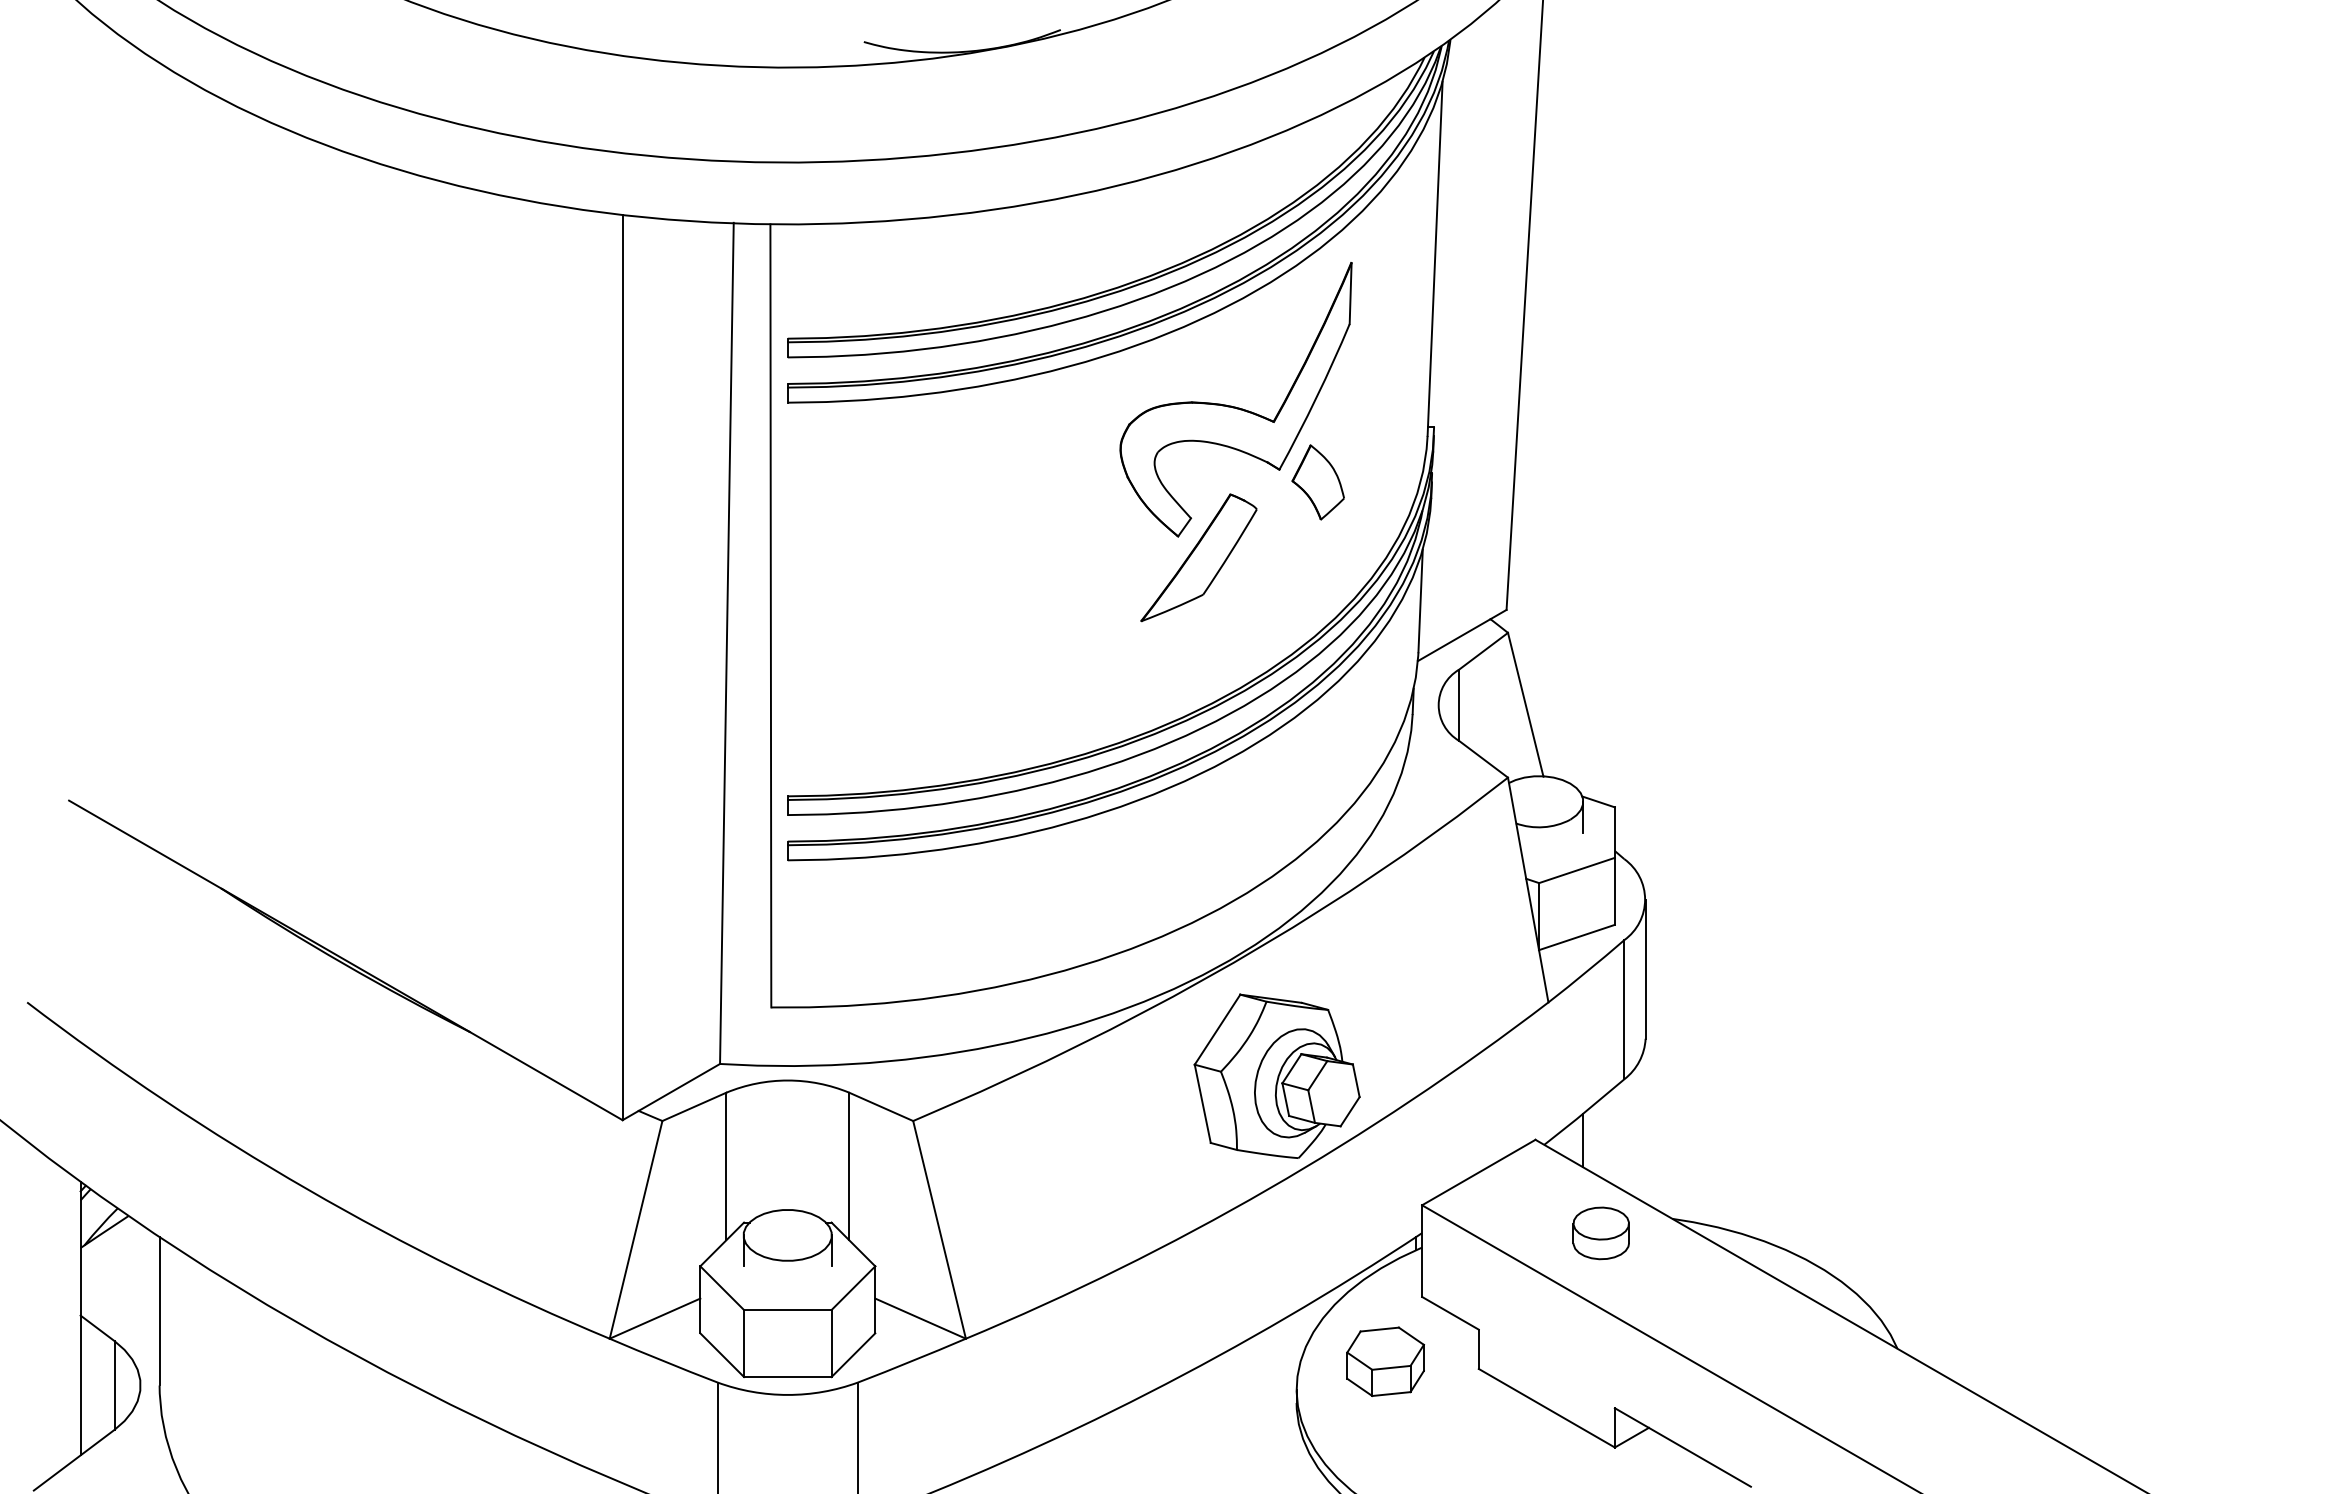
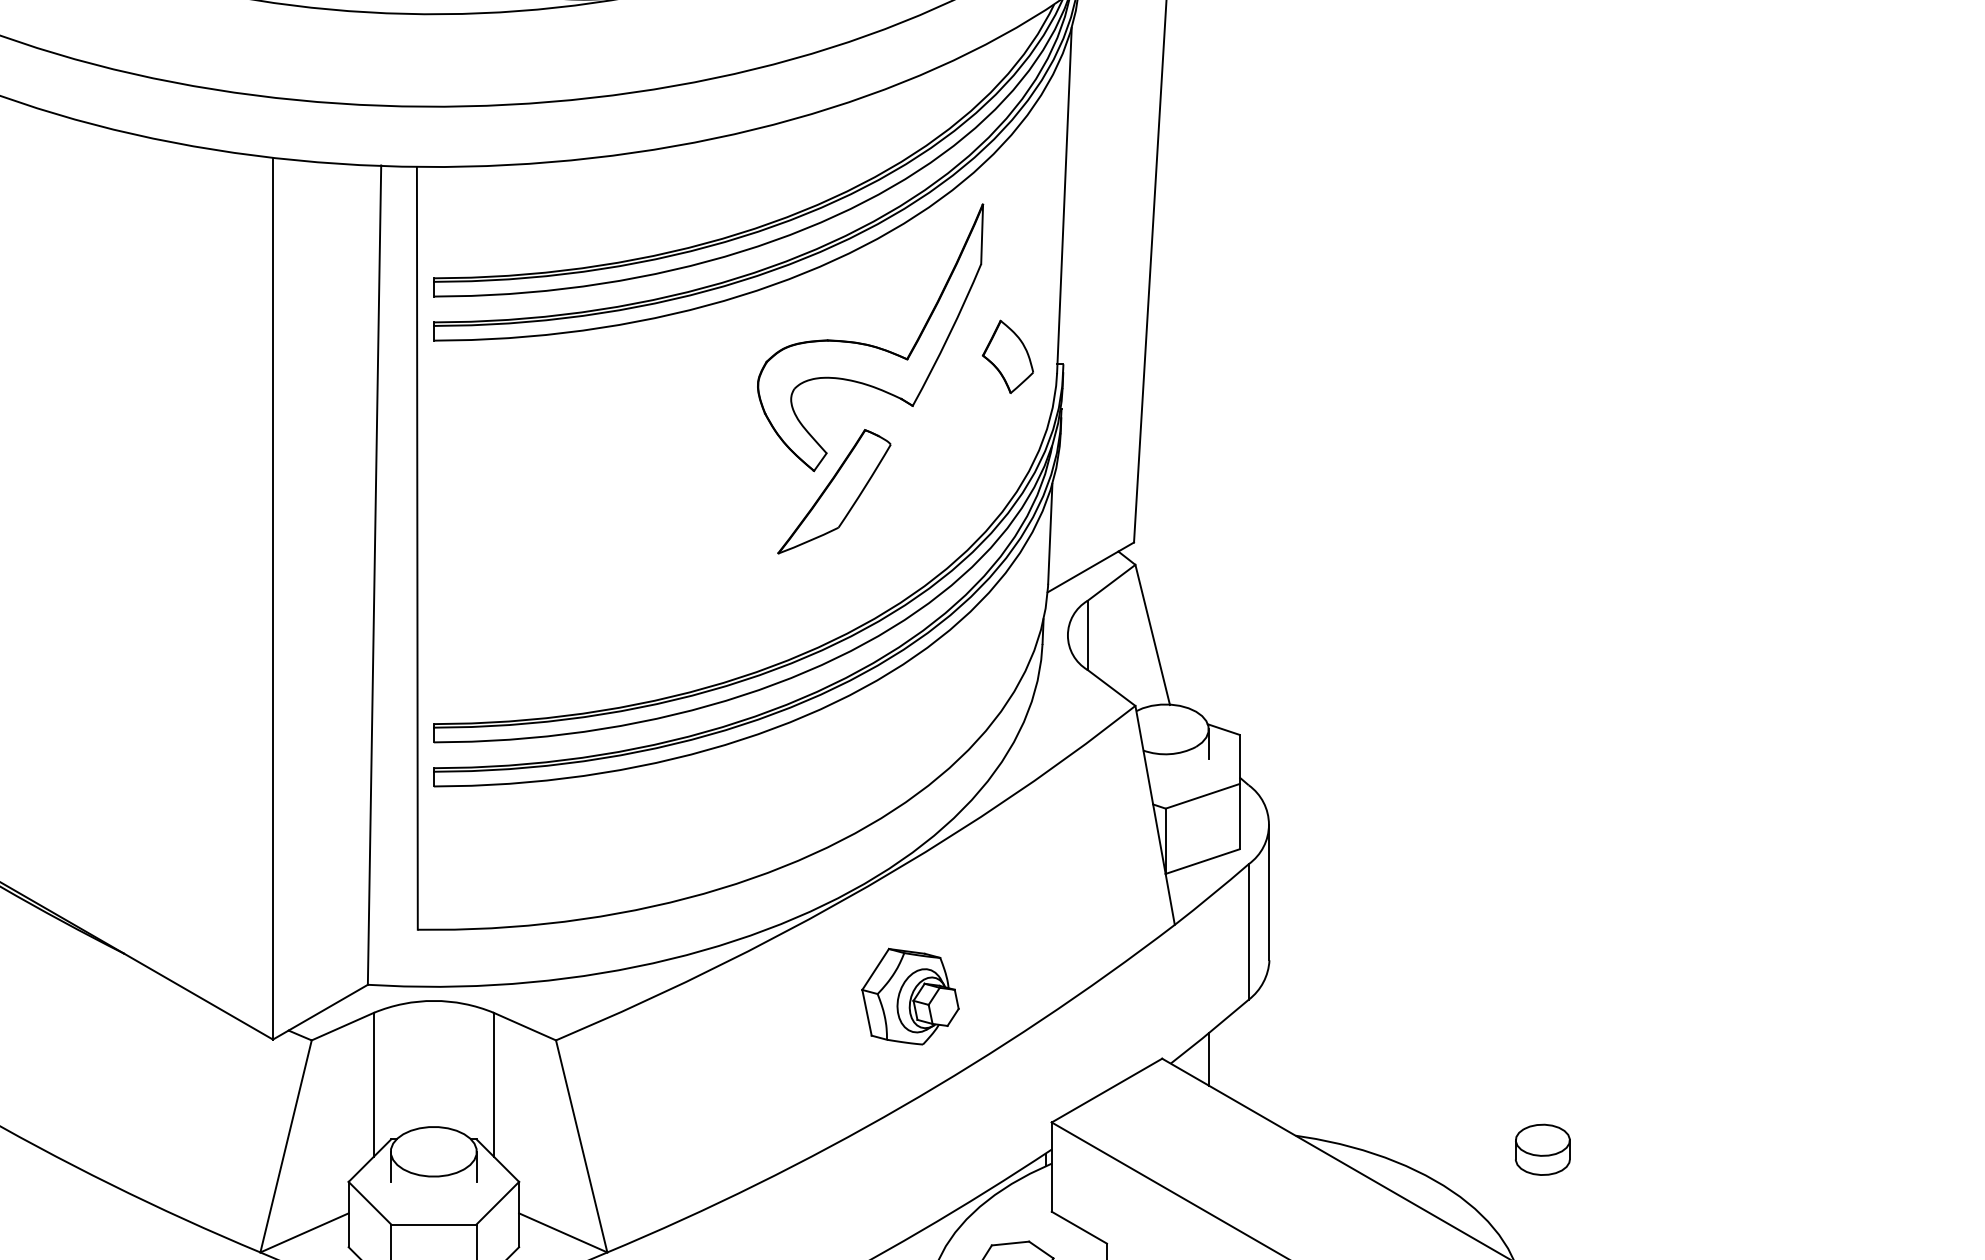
part: (1317, 482) -> (1007, 357), moved
part: (1276, 1075) -> (909, 996), size x0.6
part: (1600, 1233) -> (1542, 1149), moved

